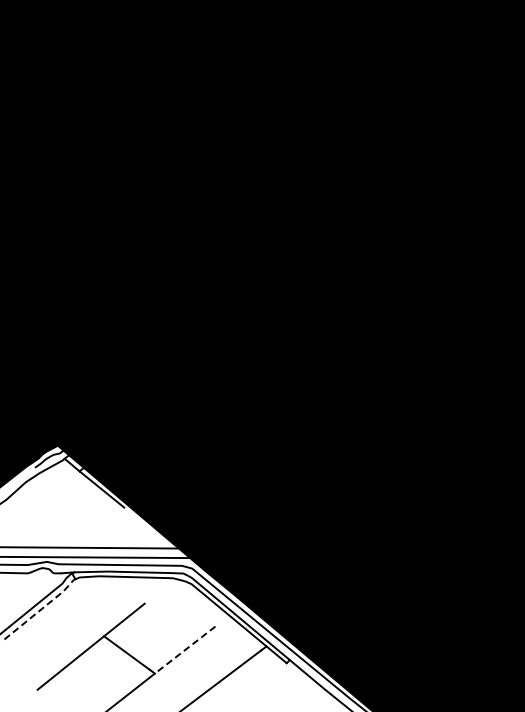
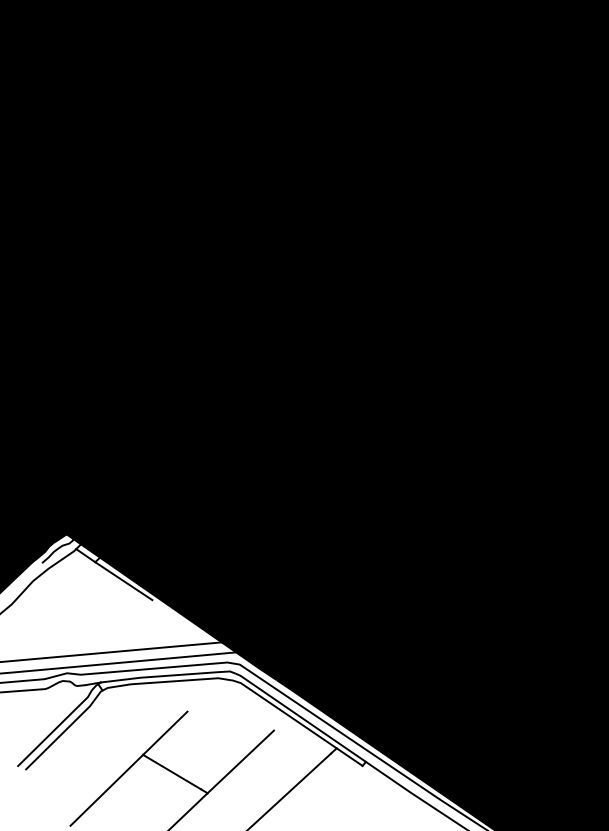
line: (42, 608) -> (67, 728), dashed -> solid
line: (184, 650) -> (240, 762), dashed -> solid

